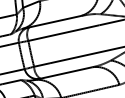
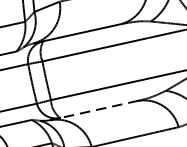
line: (67, 72) -> (100, 108), solid -> dashed

